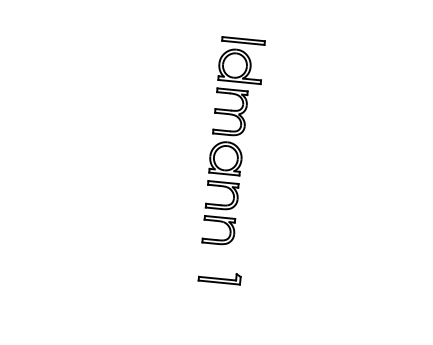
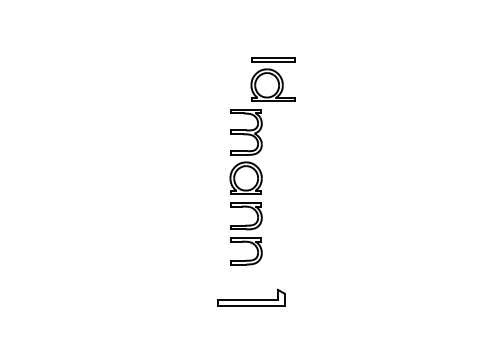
part: (240, 60) -> (272, 79), moved
part: (219, 277) -> (251, 297), size x1.6

